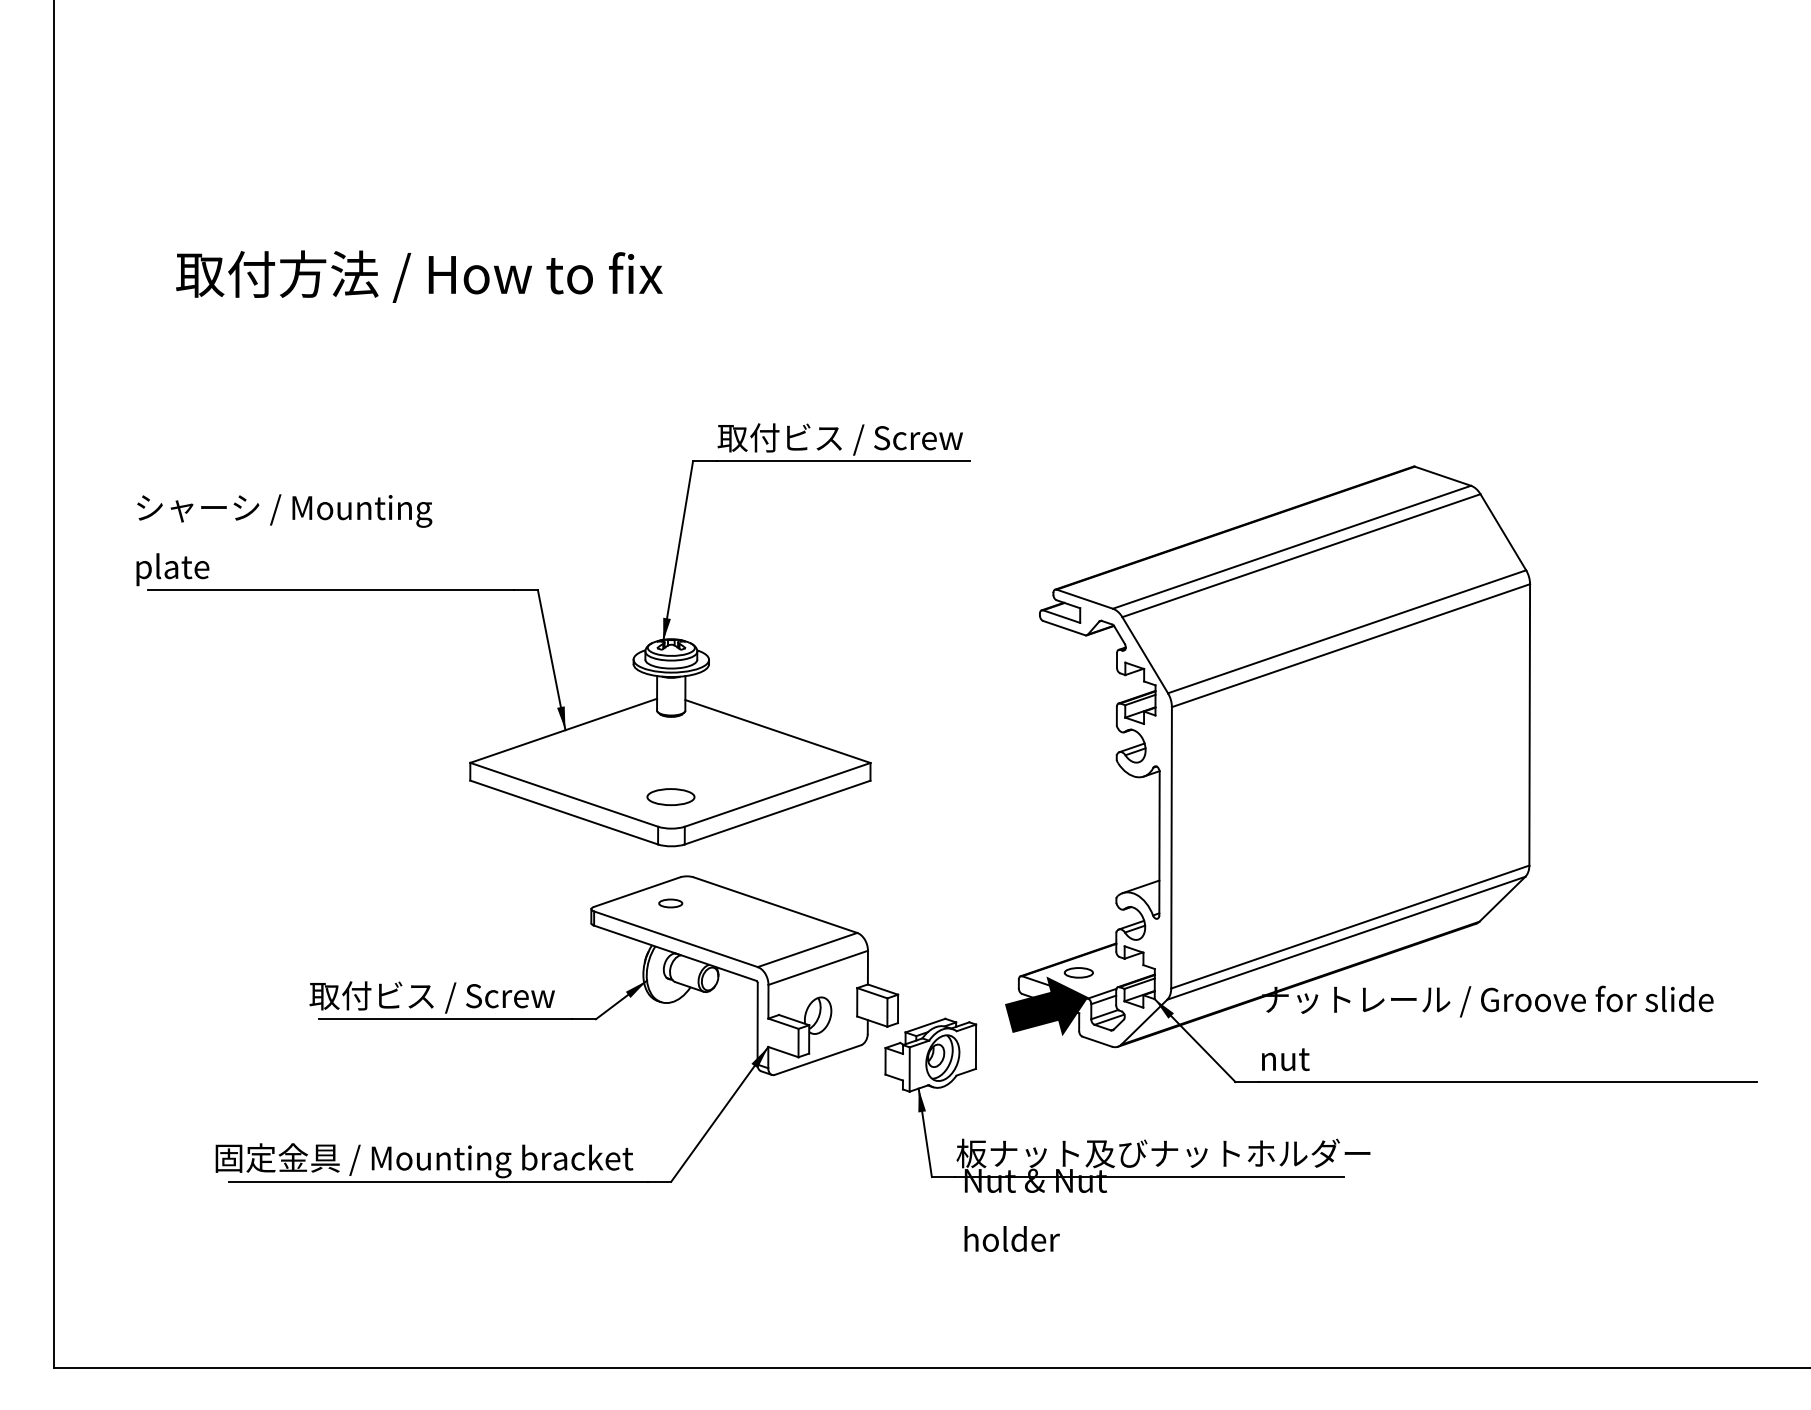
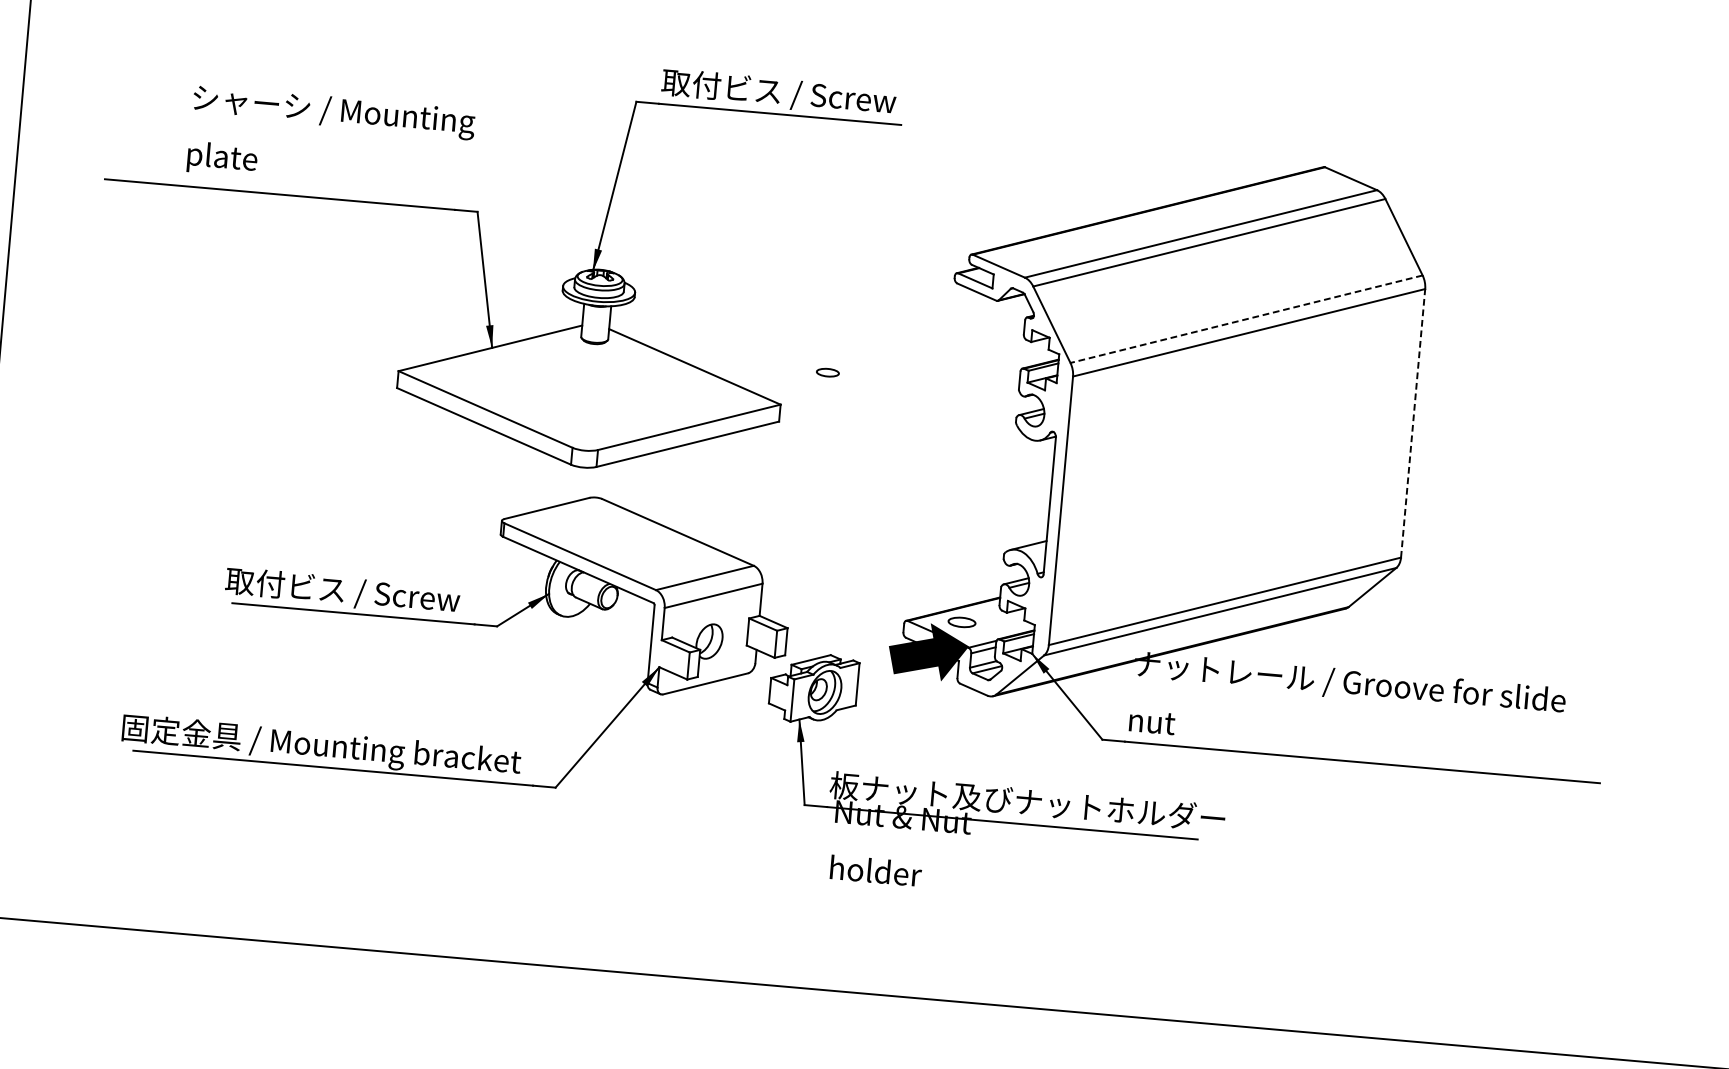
text: (284, 540) -> (331, 140), moved
line: (1346, 631) -> (1246, 318), solid -> dashed
line: (1529, 724) -> (1412, 422), solid -> dashed
part: (670, 797) -> (586, 420), removed
part: (670, 903) -> (827, 372), moved

